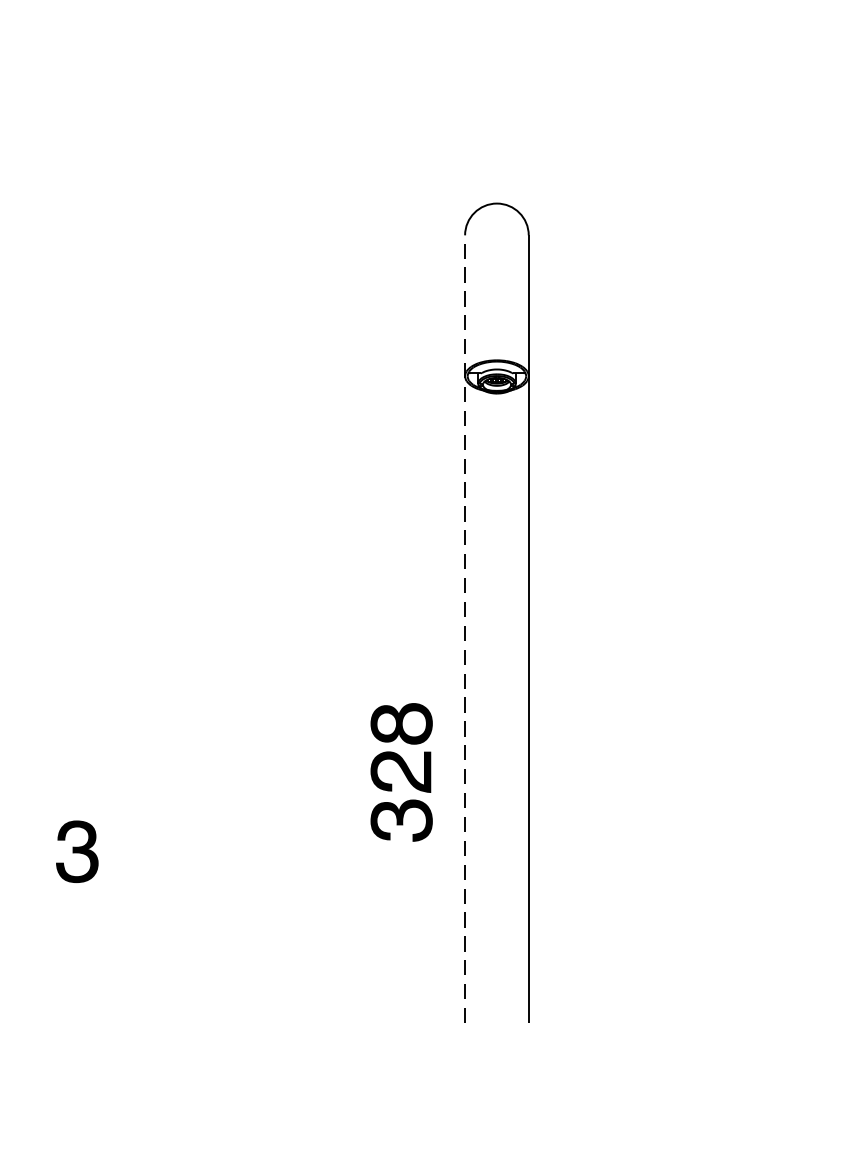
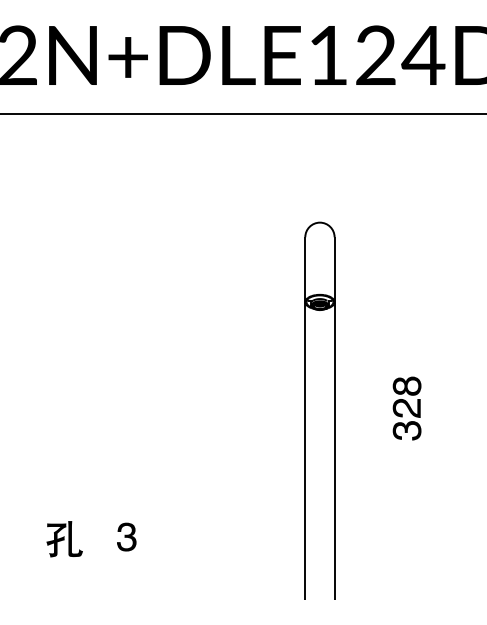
line: (465, 628) -> (305, 418), dashed -> solid
part: (400, 772) -> (406, 408), moved
part: (76, 850) -> (126, 536), moved

